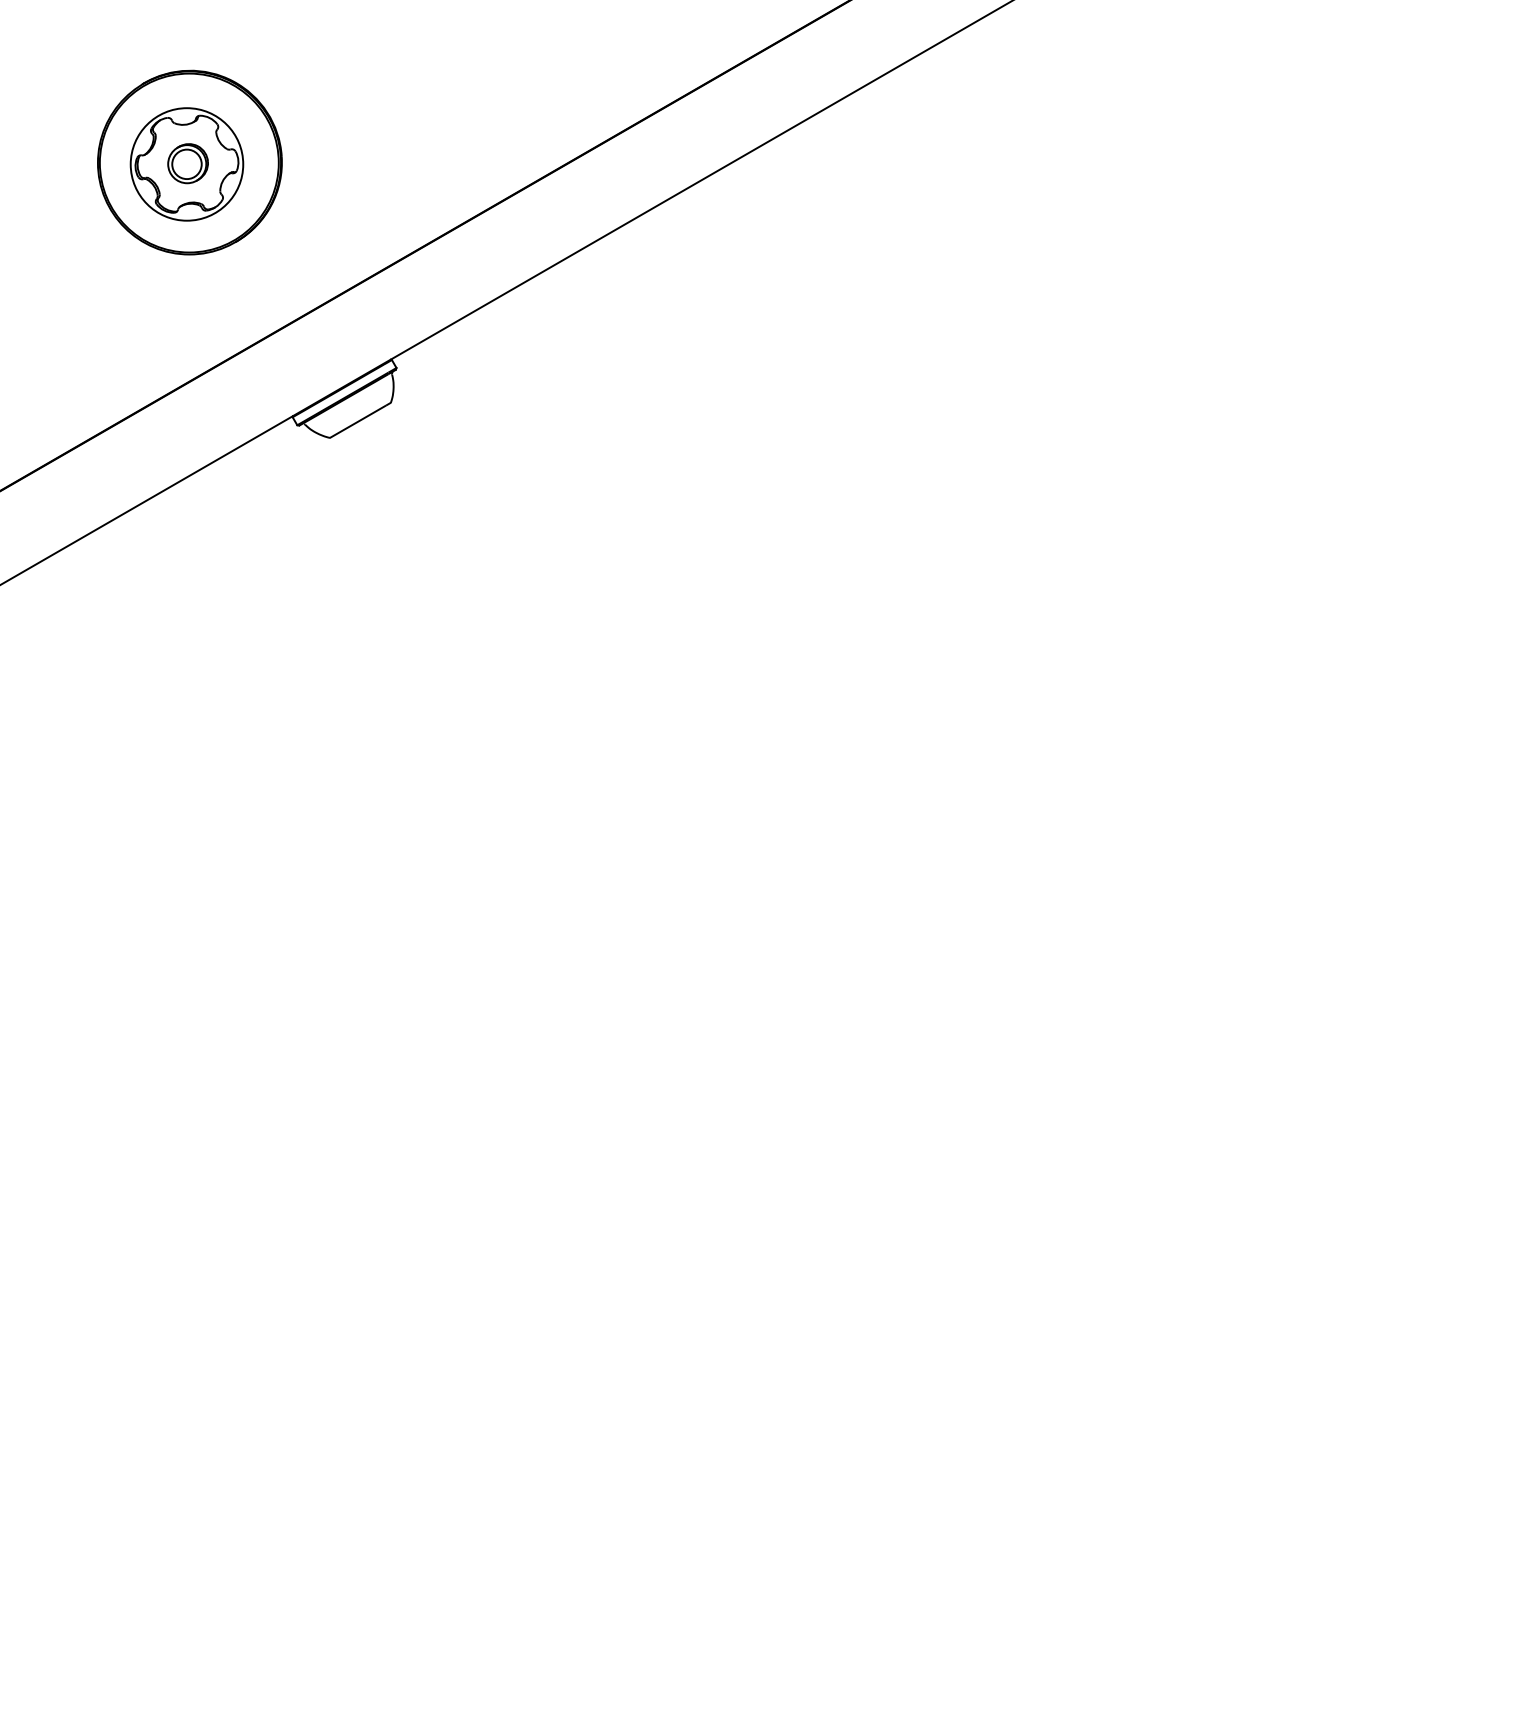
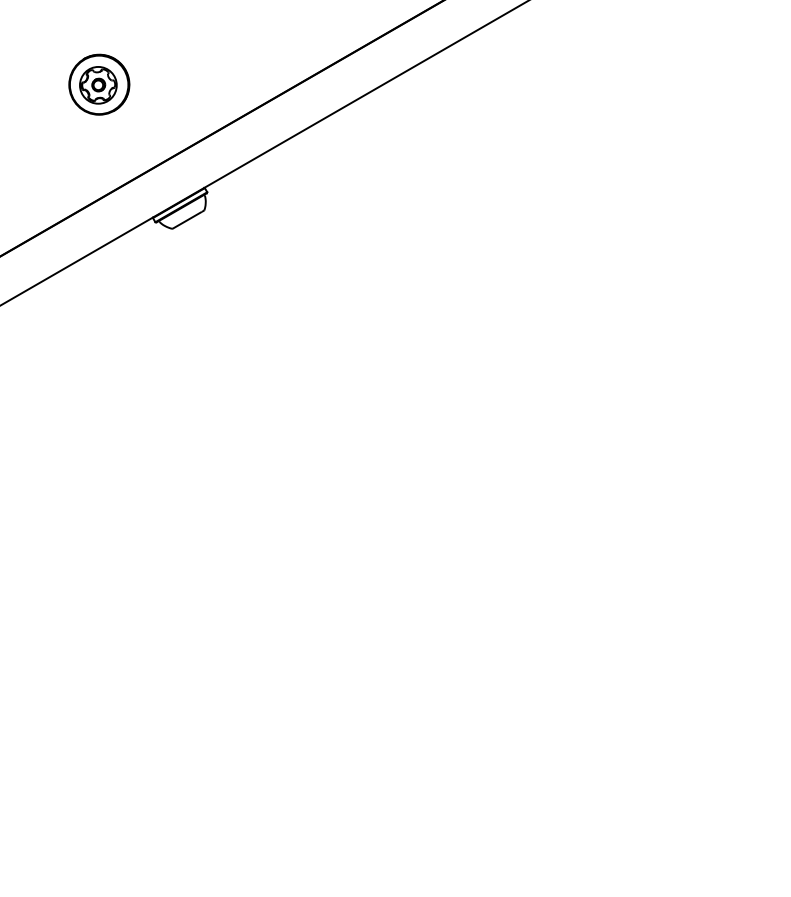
part: (190, 161) -> (99, 84), size x0.62

